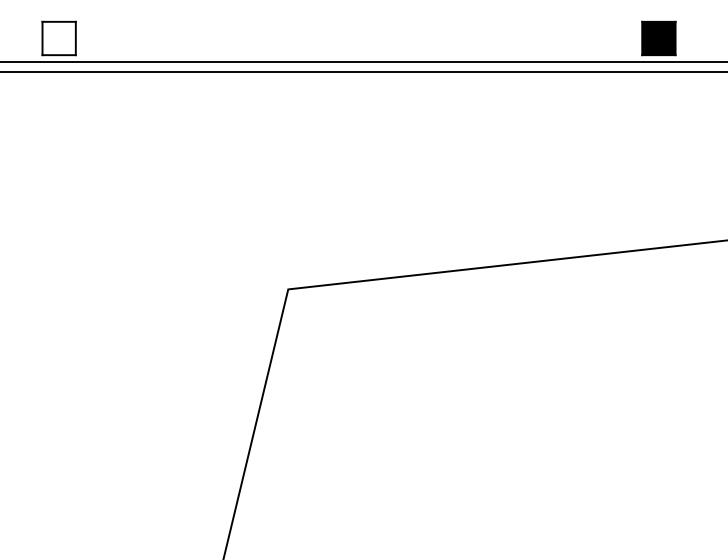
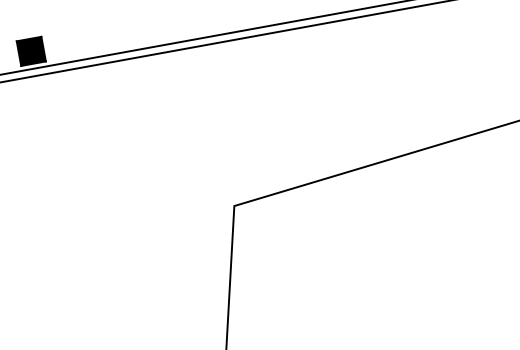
fill: (58, 38) -> (30, 51), added

